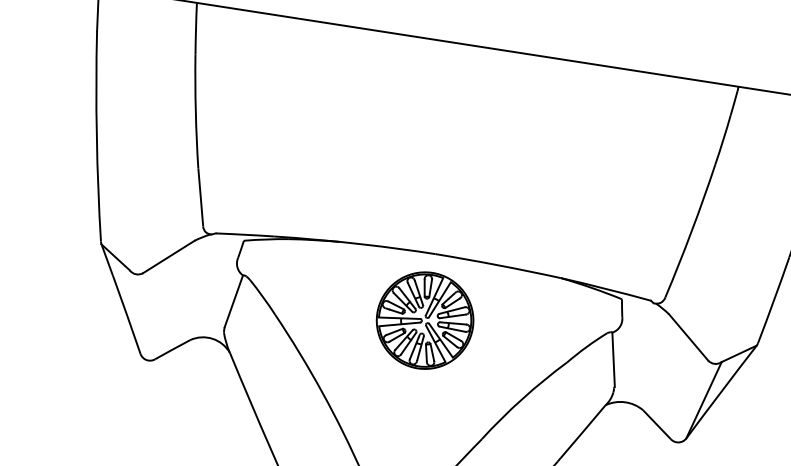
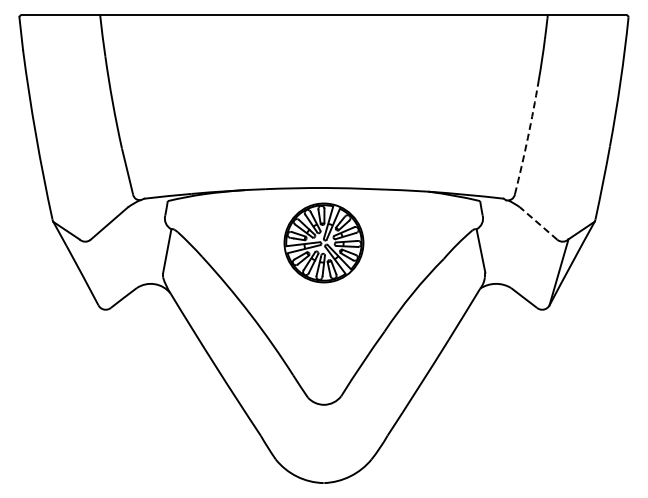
arc: (691, 231) -> (527, 137), solid -> dashed
line: (688, 337) -> (538, 223), solid -> dashed

